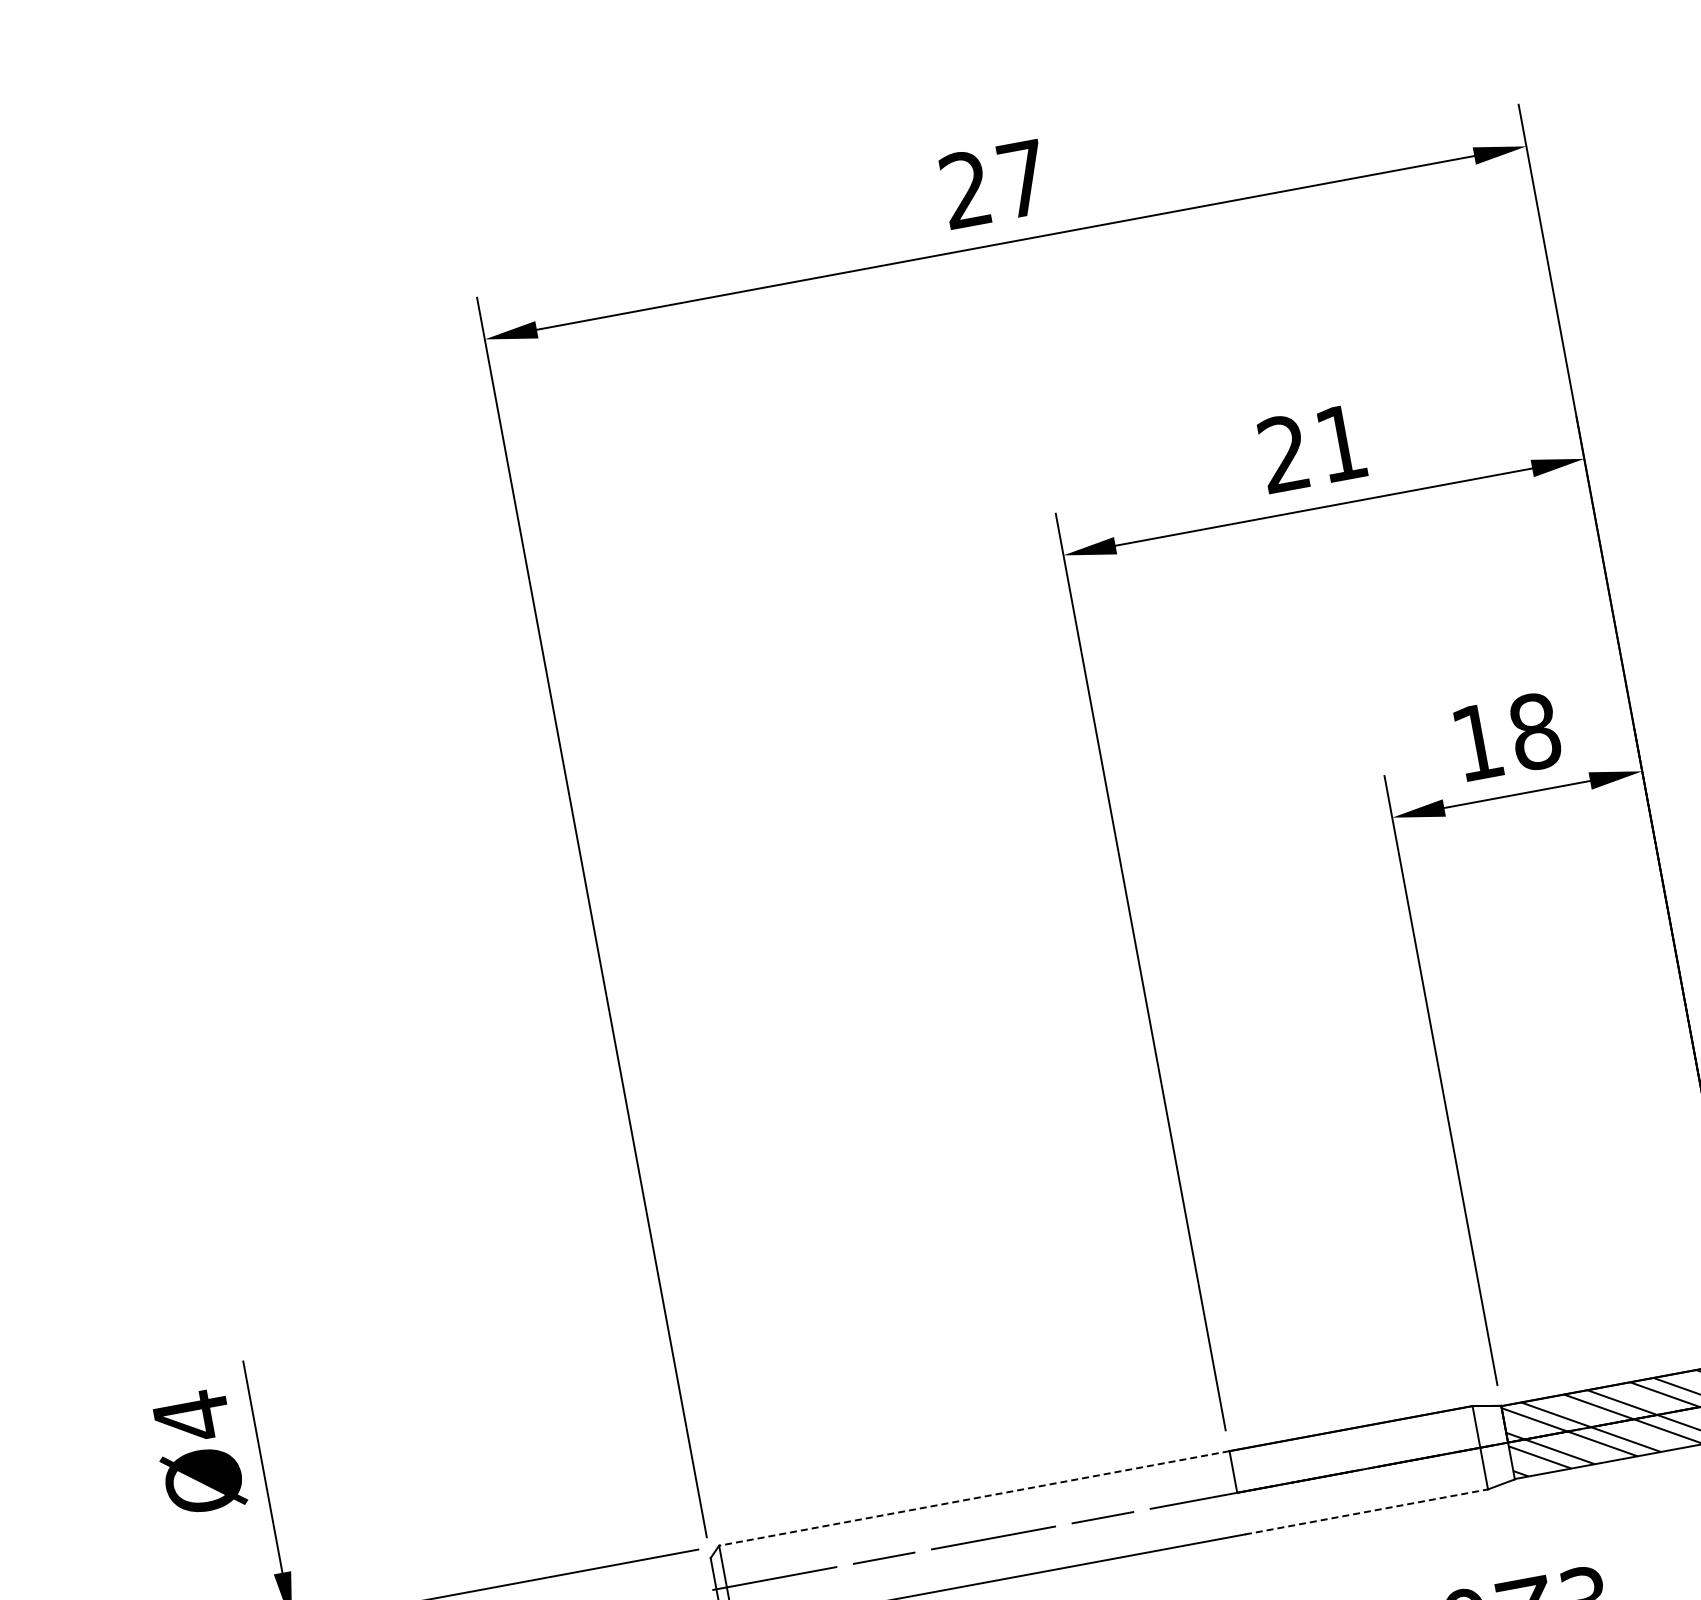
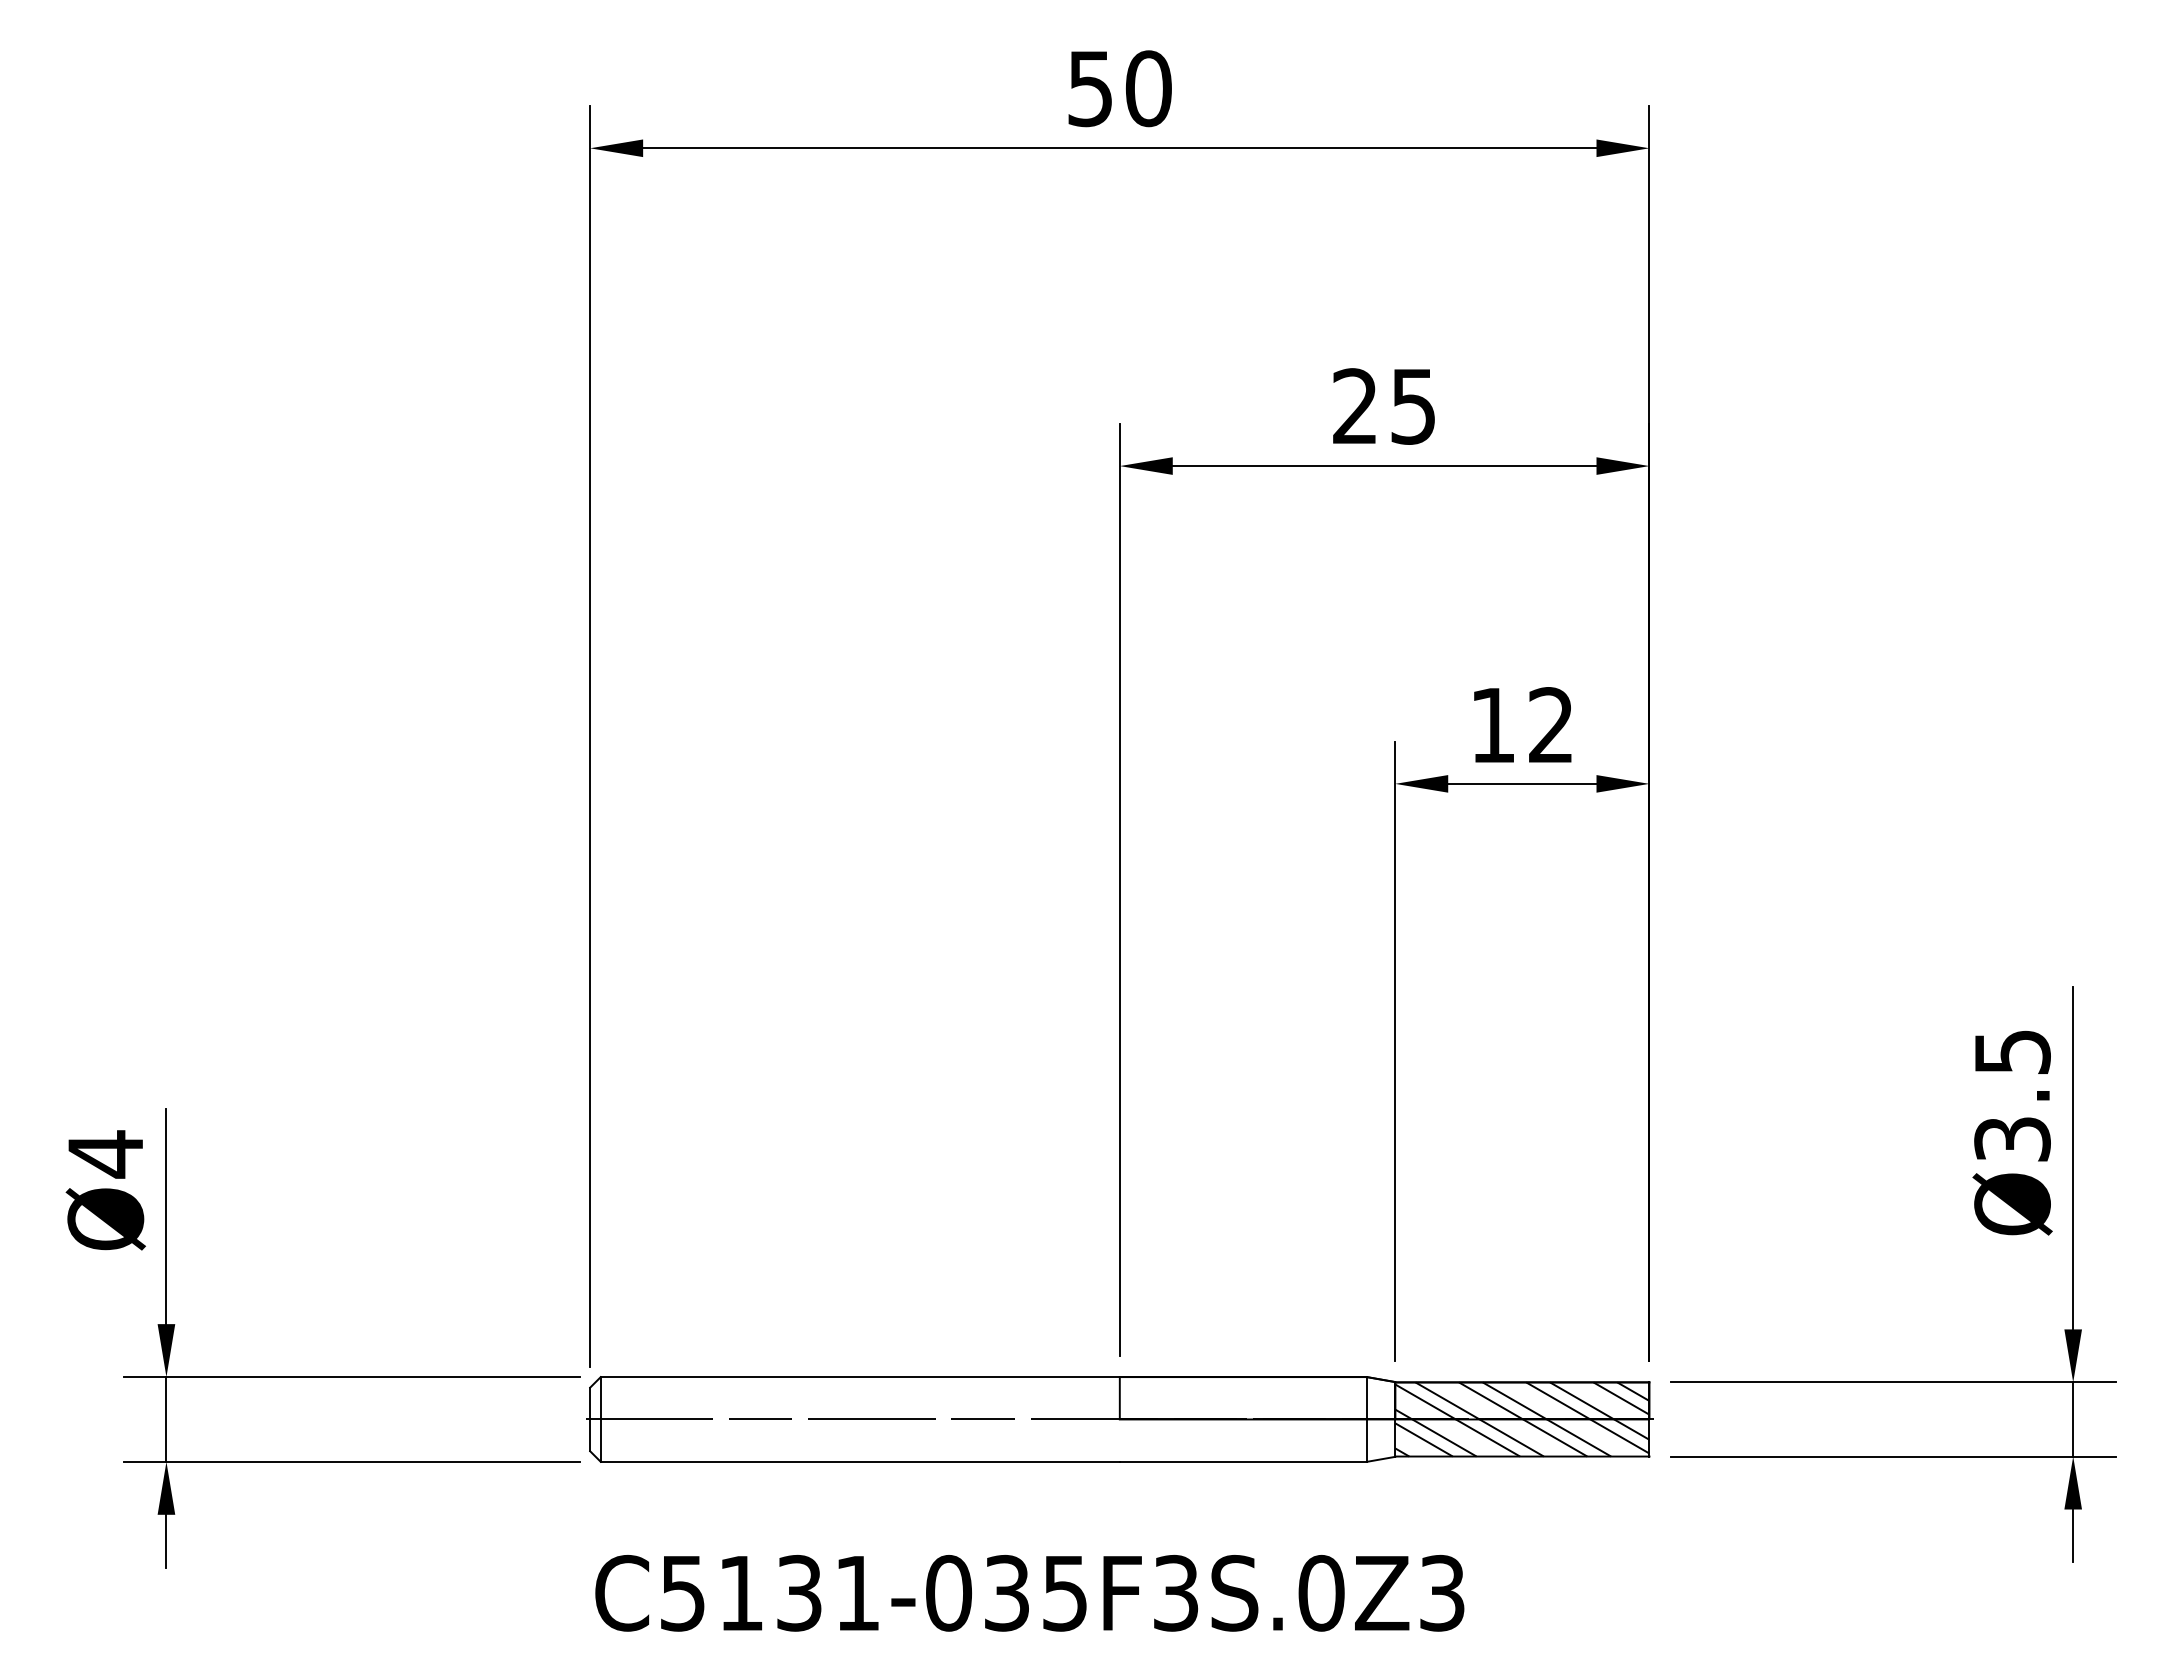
text: (994, 184) -> (1119, 88), 27 -> 50
text: (1340, 443) -> (1412, 406), 21 -> 25
text: (1535, 731) -> (1551, 725), 18 -> 12
line: (974, 1498) -> (860, 1377), dashed -> solid
line: (1366, 1511) -> (1243, 1461), dashed -> solid

